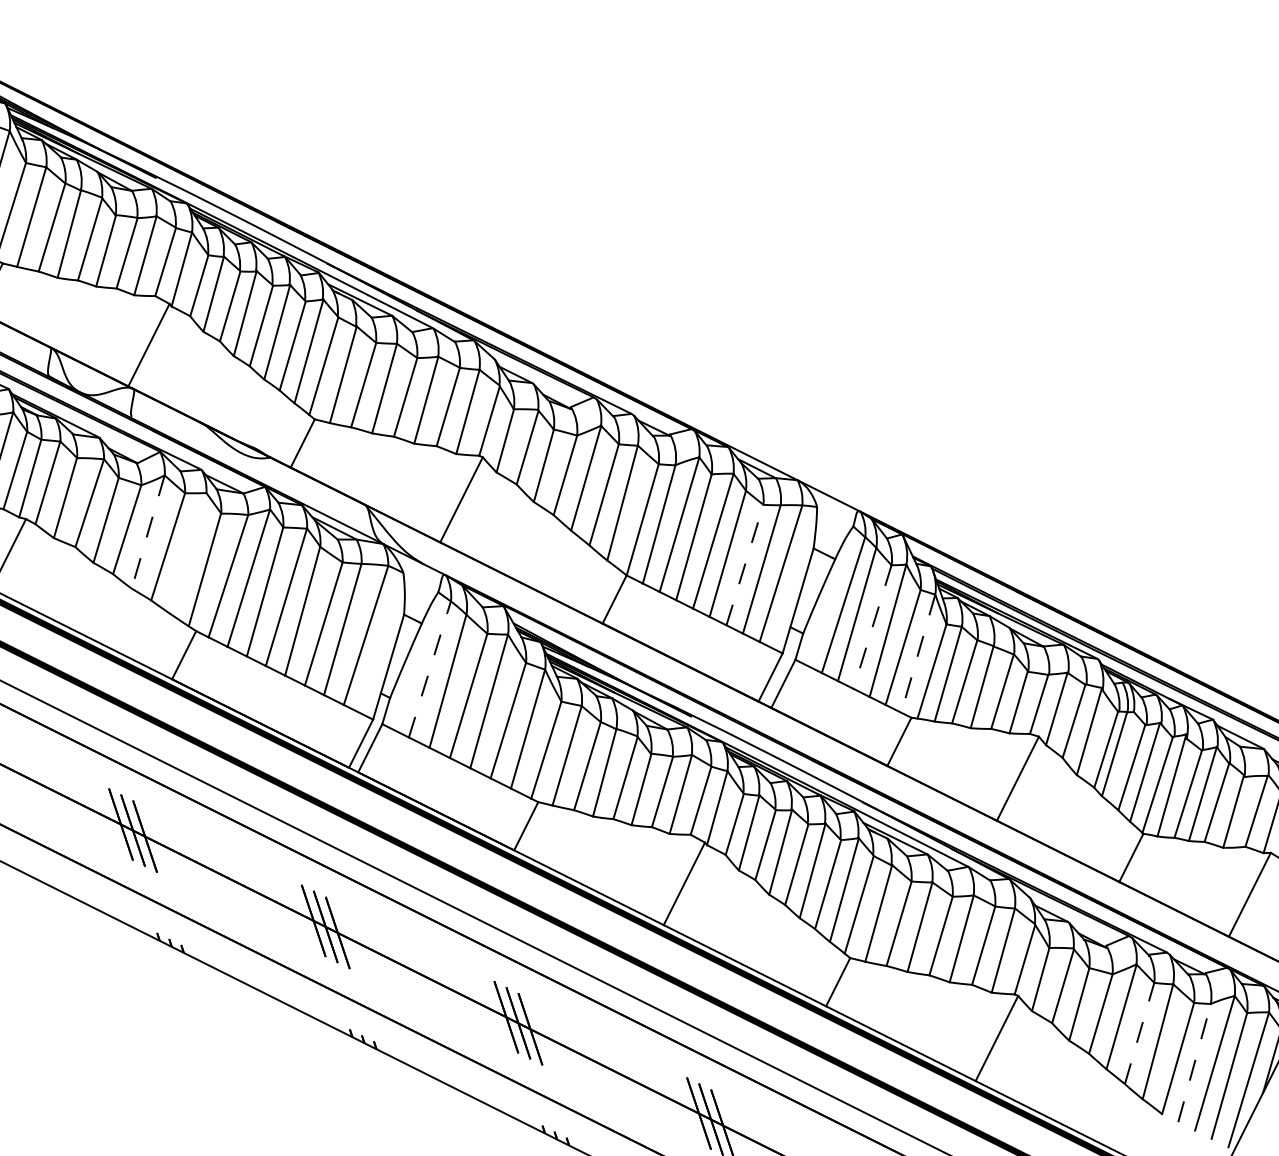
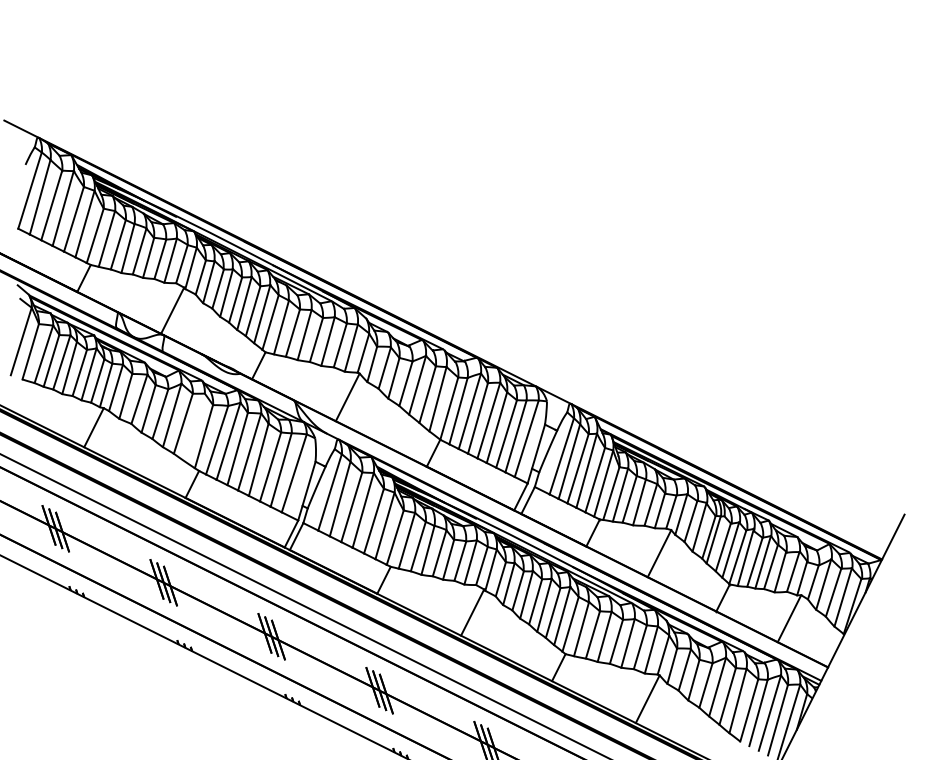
line: (148, 532) -> (172, 415), dashed -> solid
line: (744, 564) -> (506, 433), dashed -> solid
line: (871, 628) -> (577, 469), dashed -> solid
line: (917, 655) -> (603, 484), dashed -> solid
line: (430, 669) -> (330, 492), dashed -> solid
line: (1139, 1033) -> (727, 696), dashed -> solid
line: (1194, 1062) -> (758, 712), dashed -> solid

